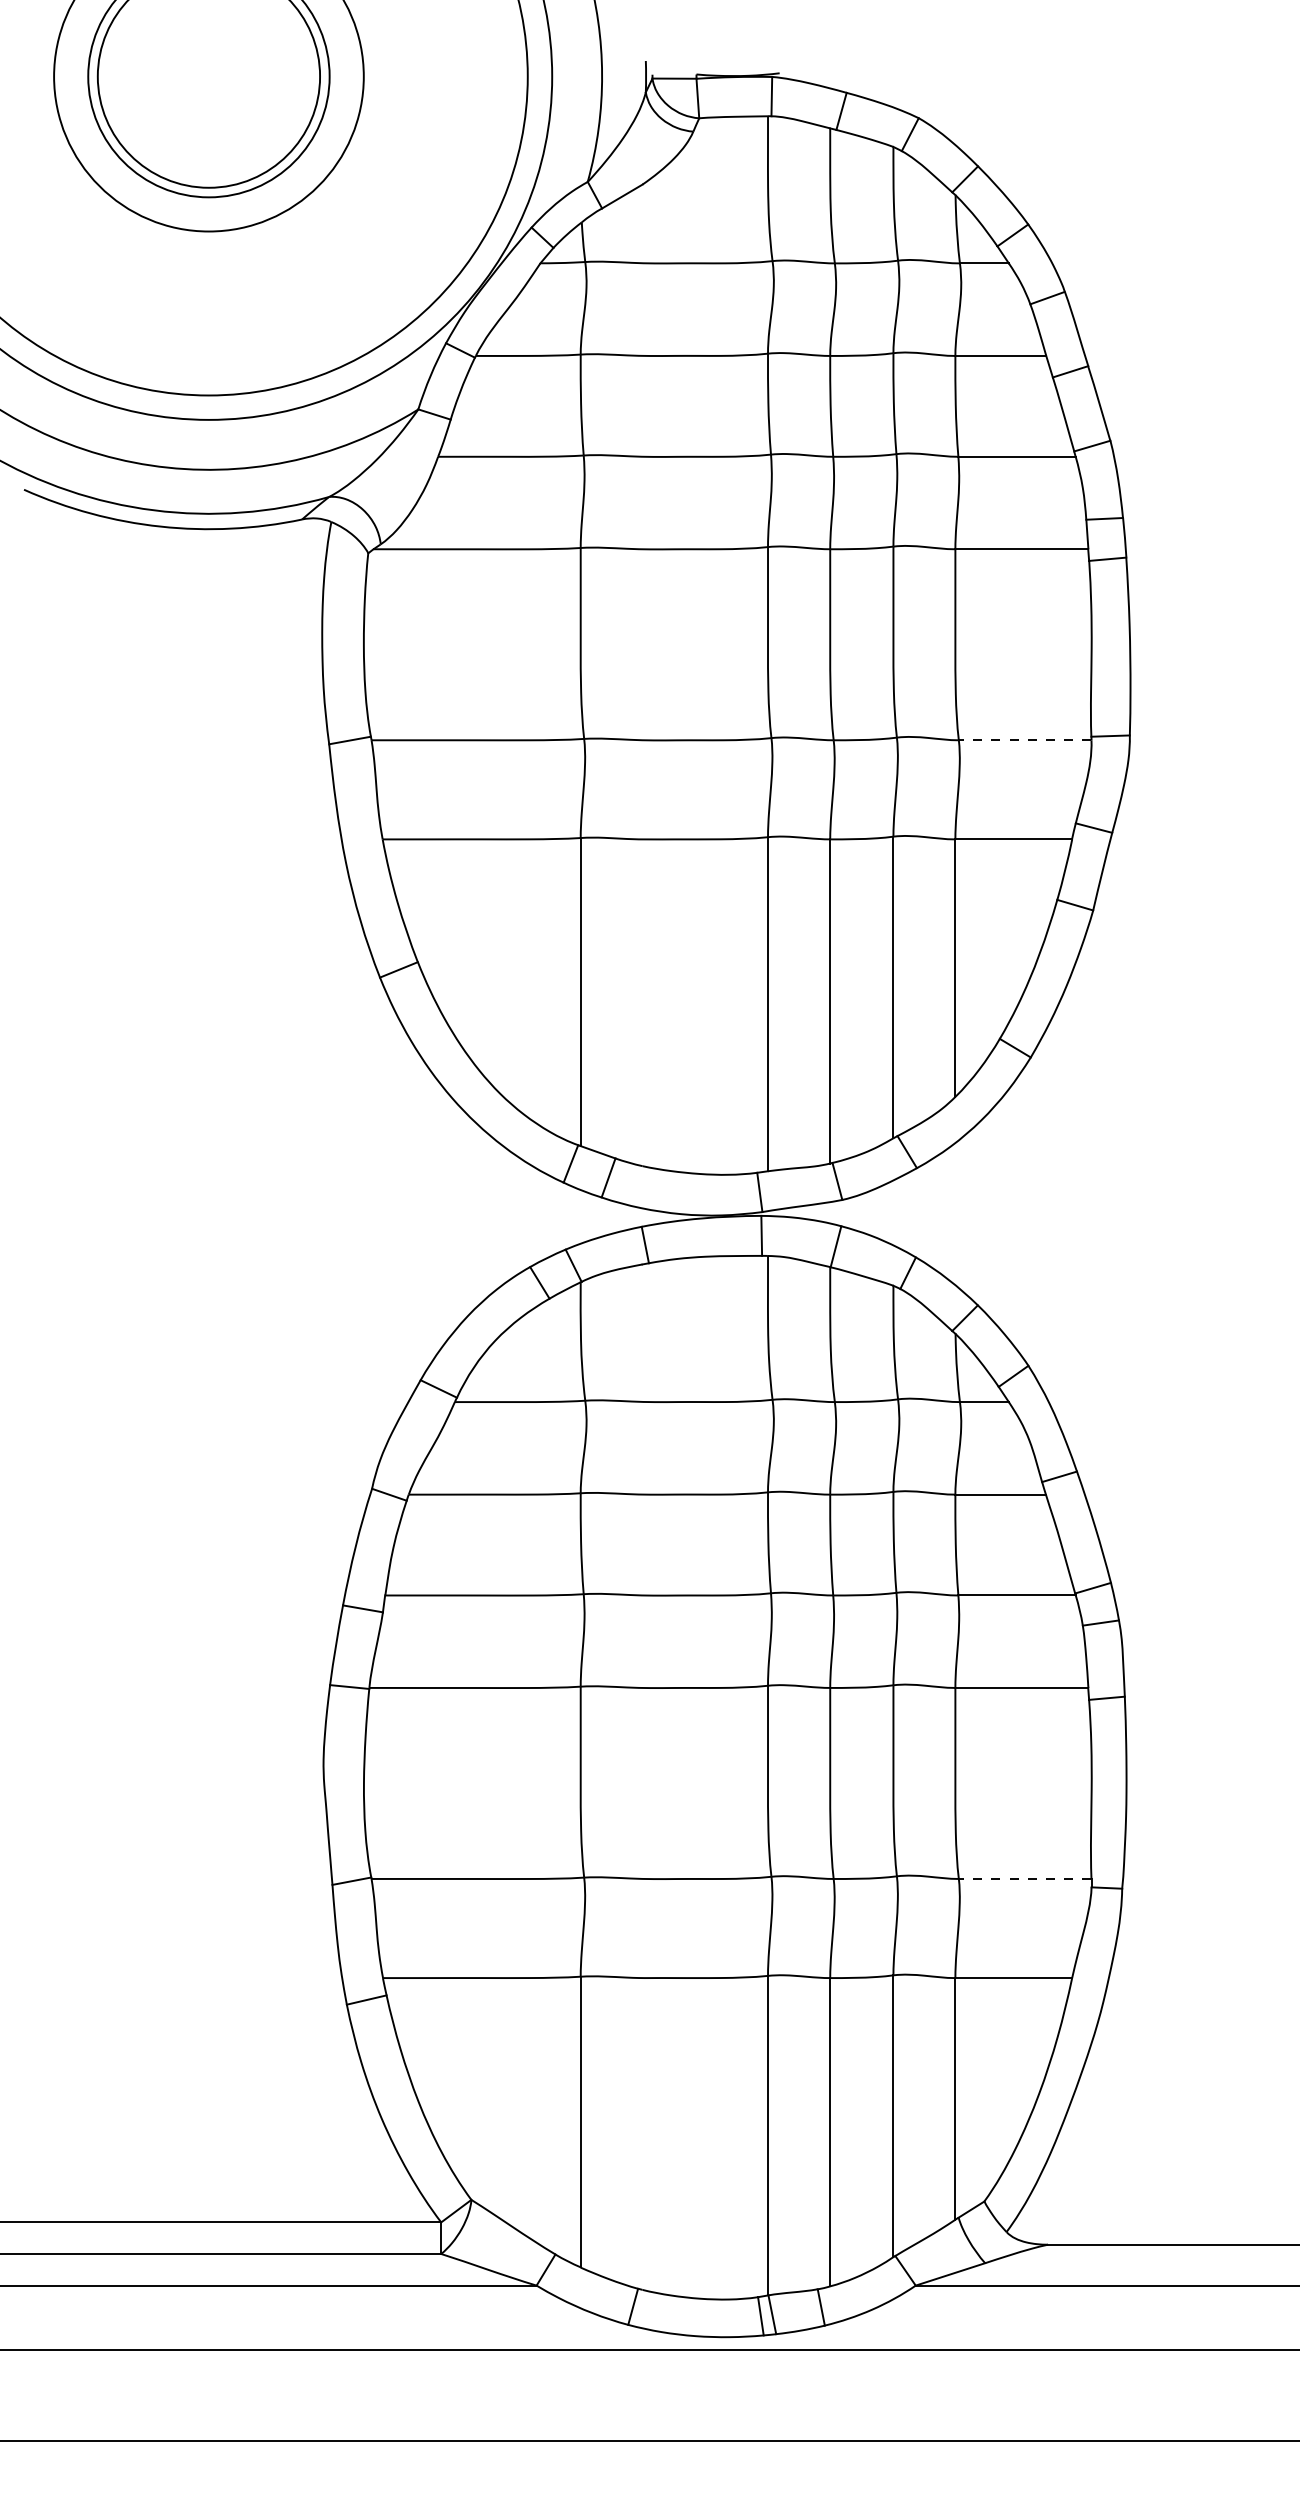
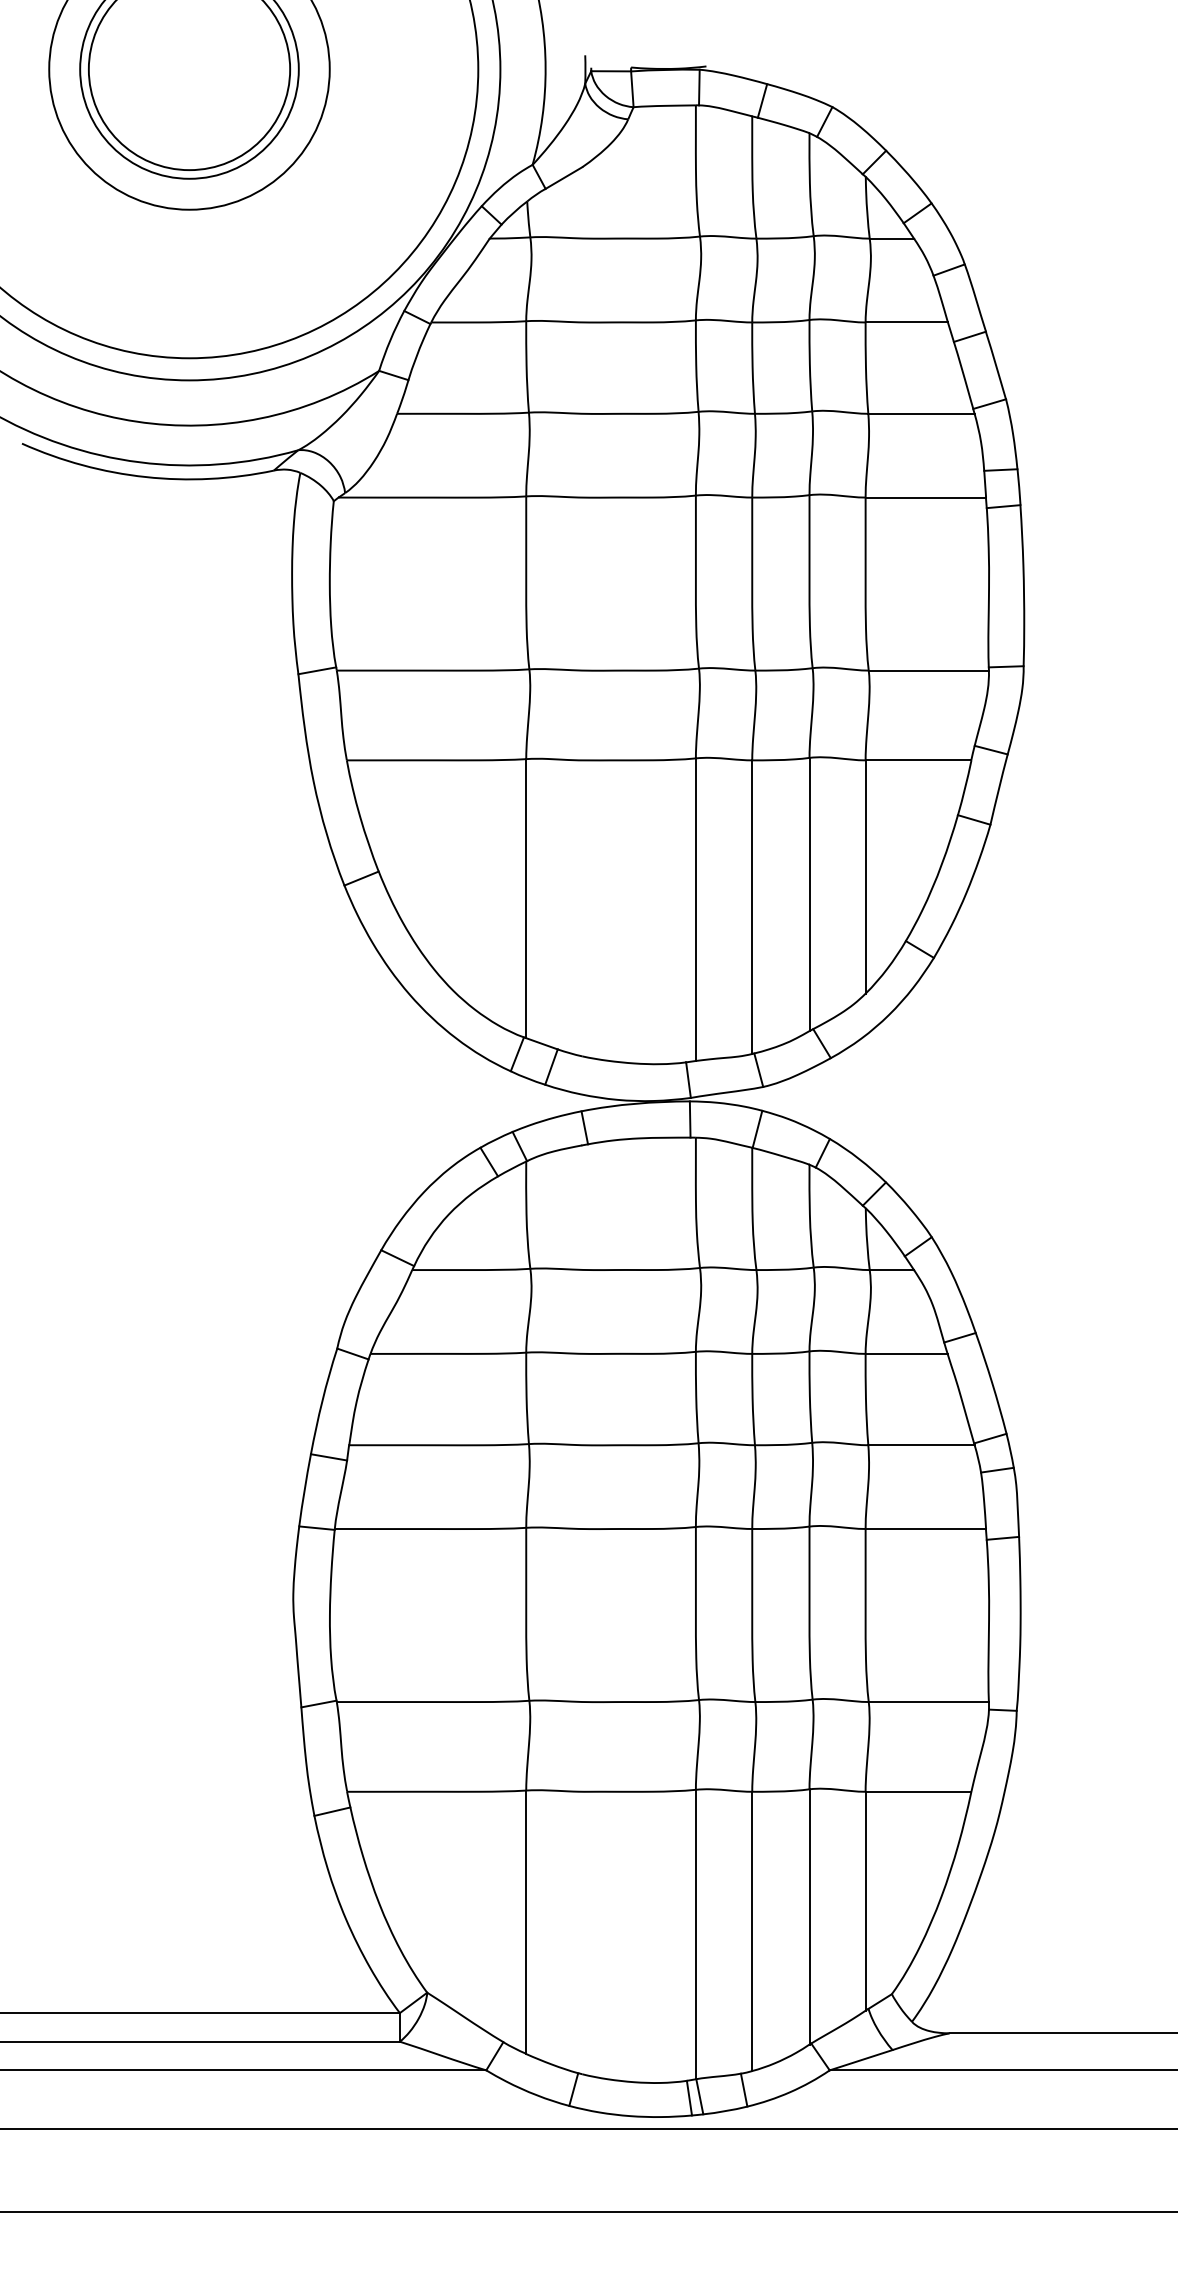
line: (1024, 740) -> (928, 670), dashed -> solid
line: (1024, 1878) -> (928, 1701), dashed -> solid

